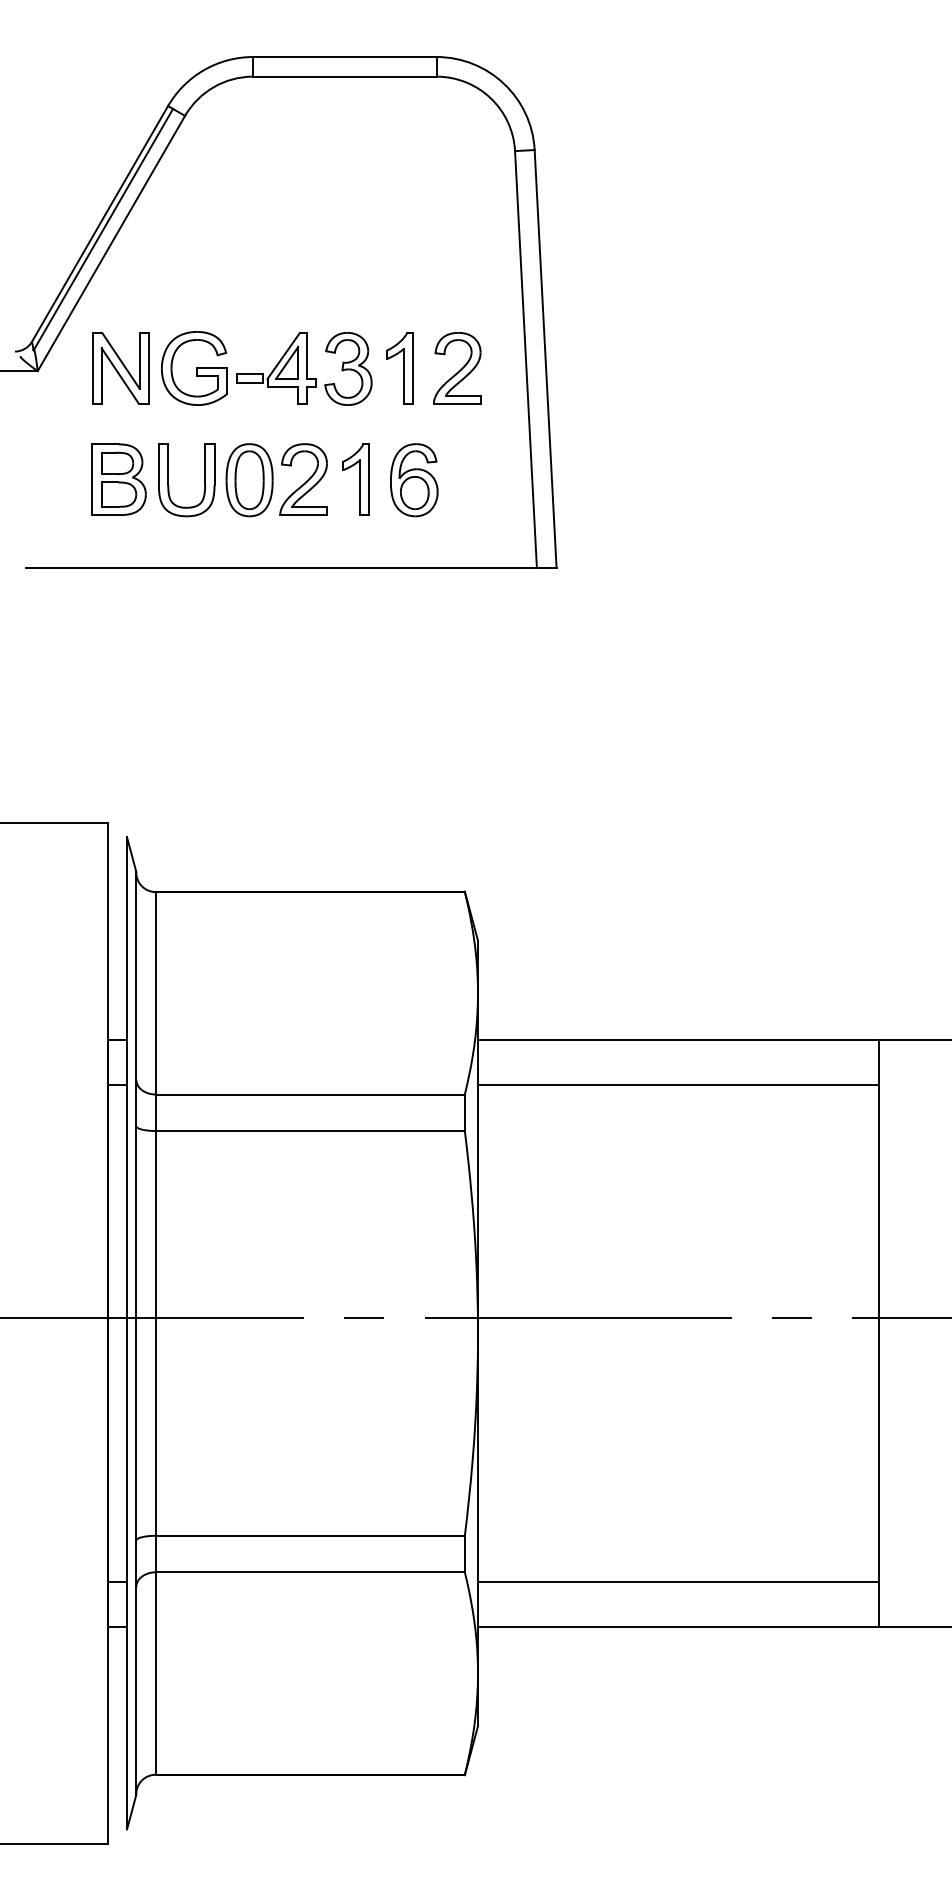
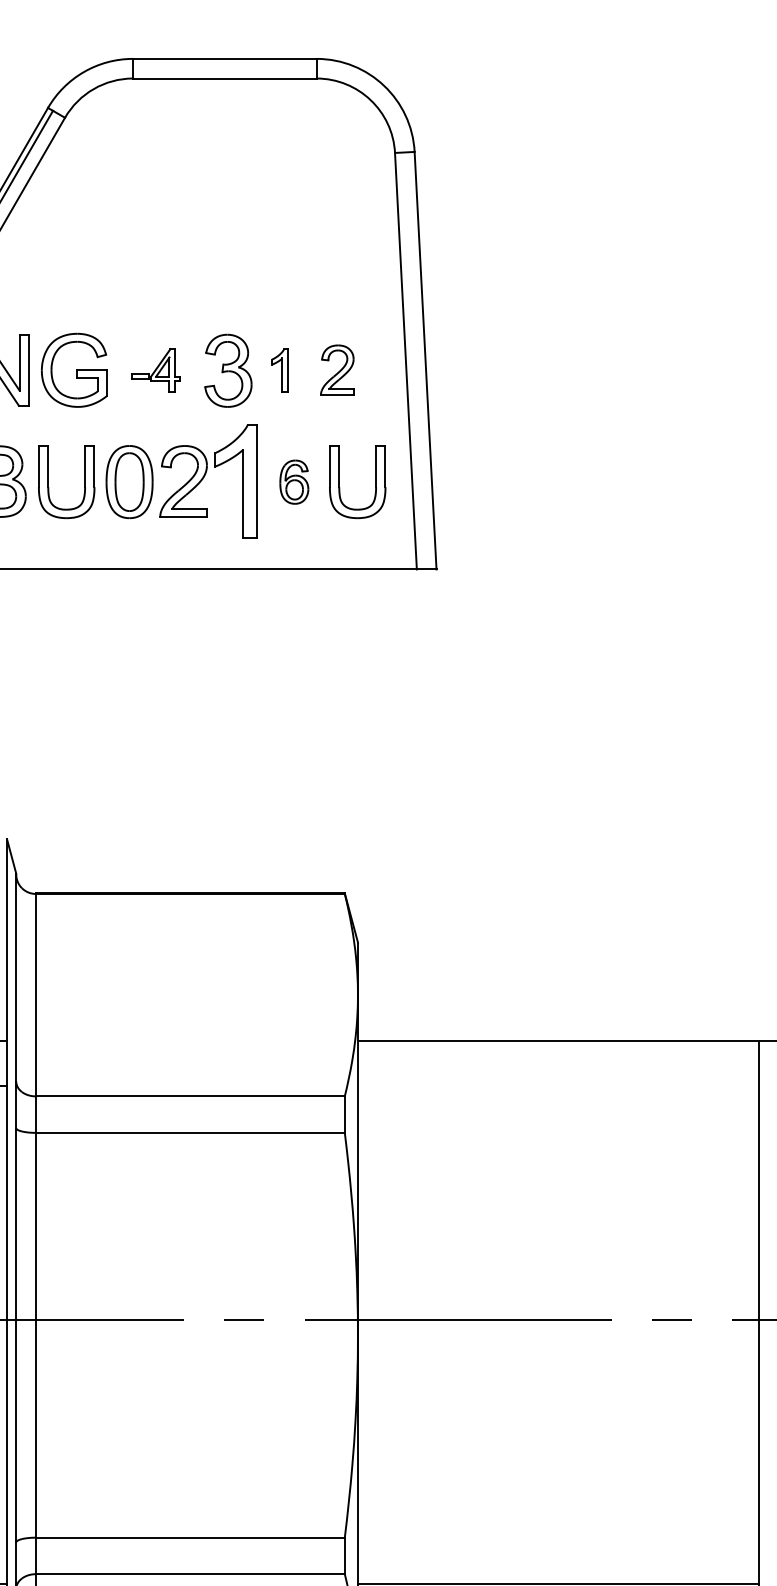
part: (276, 368) -> (156, 370), size x0.6
part: (399, 368) -> (279, 370), size x0.6
part: (457, 368) -> (337, 370), size x0.7
part: (355, 479) -> (235, 481), size x1.6
part: (414, 480) -> (294, 482), size x0.6
part: (460, 485) -> (340, 487), added
line: (678, 1084) -> (558, 1086), removed

